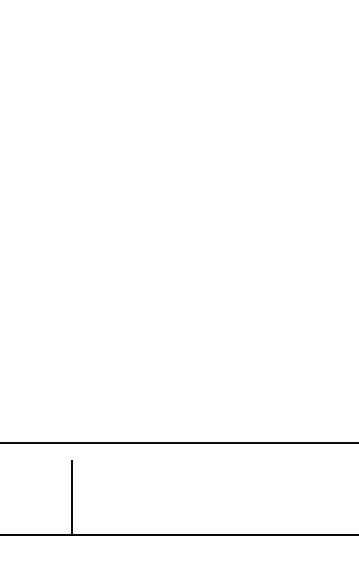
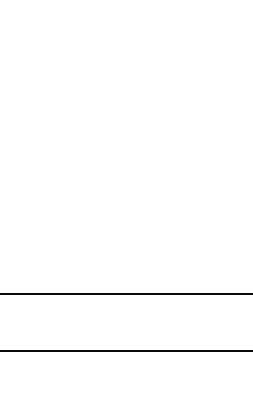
line: (72, 497) -> (86, 327), removed

